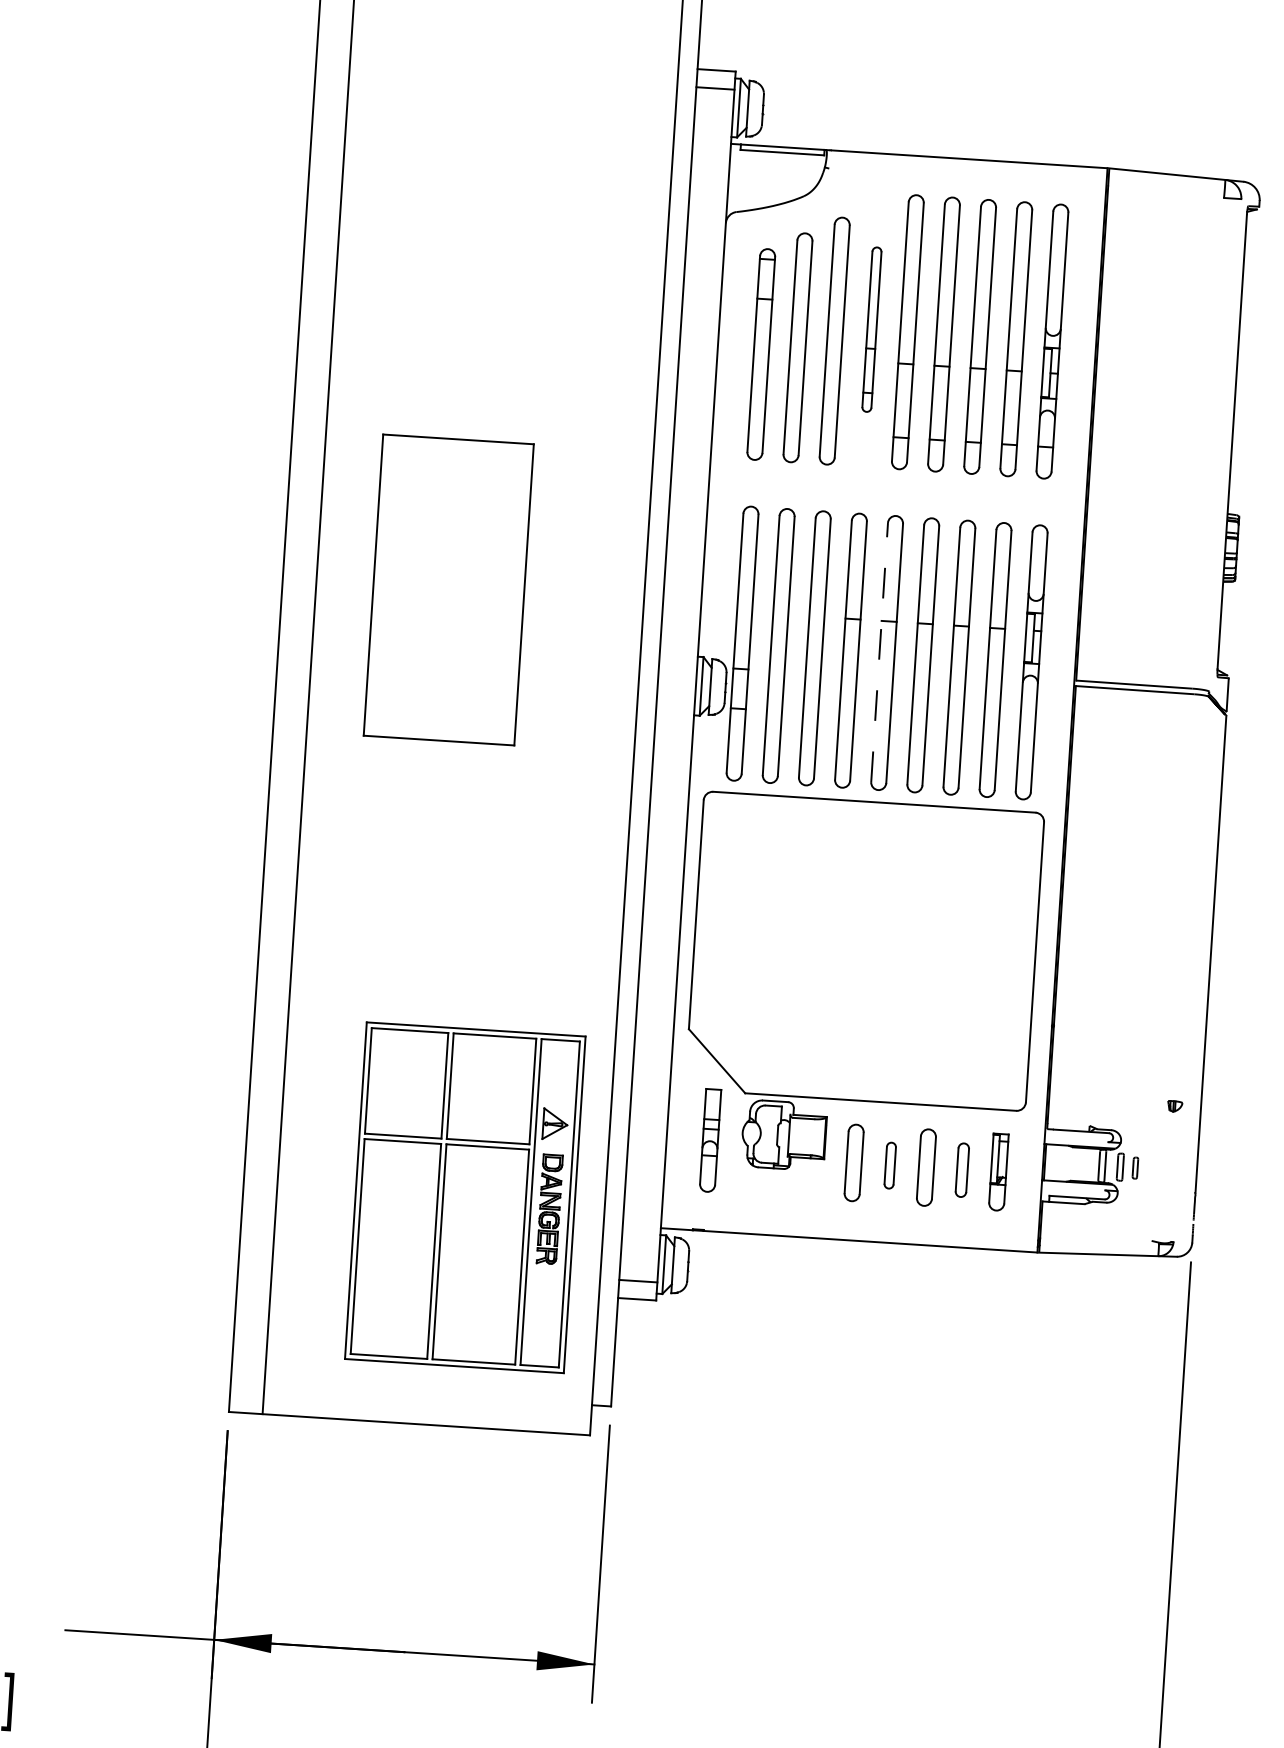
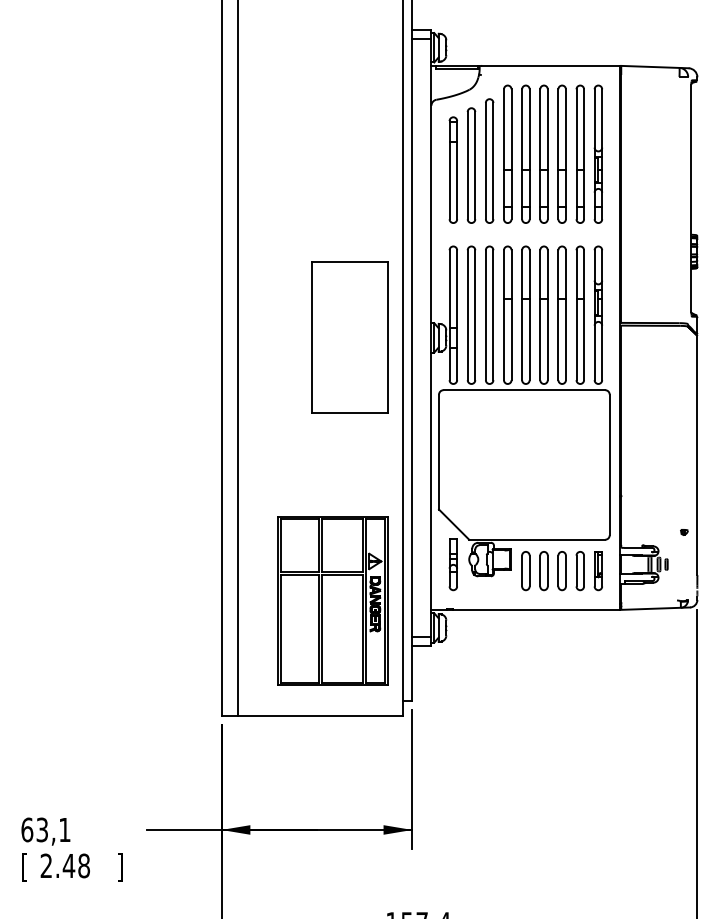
part: (871, 328) -> (507, 153), size x1.67
part: (448, 589) -> (349, 337), moved
line: (880, 653) -> (522, 315), dashed -> solid
part: (889, 1166) -> (543, 571), size x1.67
part: (960, 1170) -> (579, 571), size x1.43

